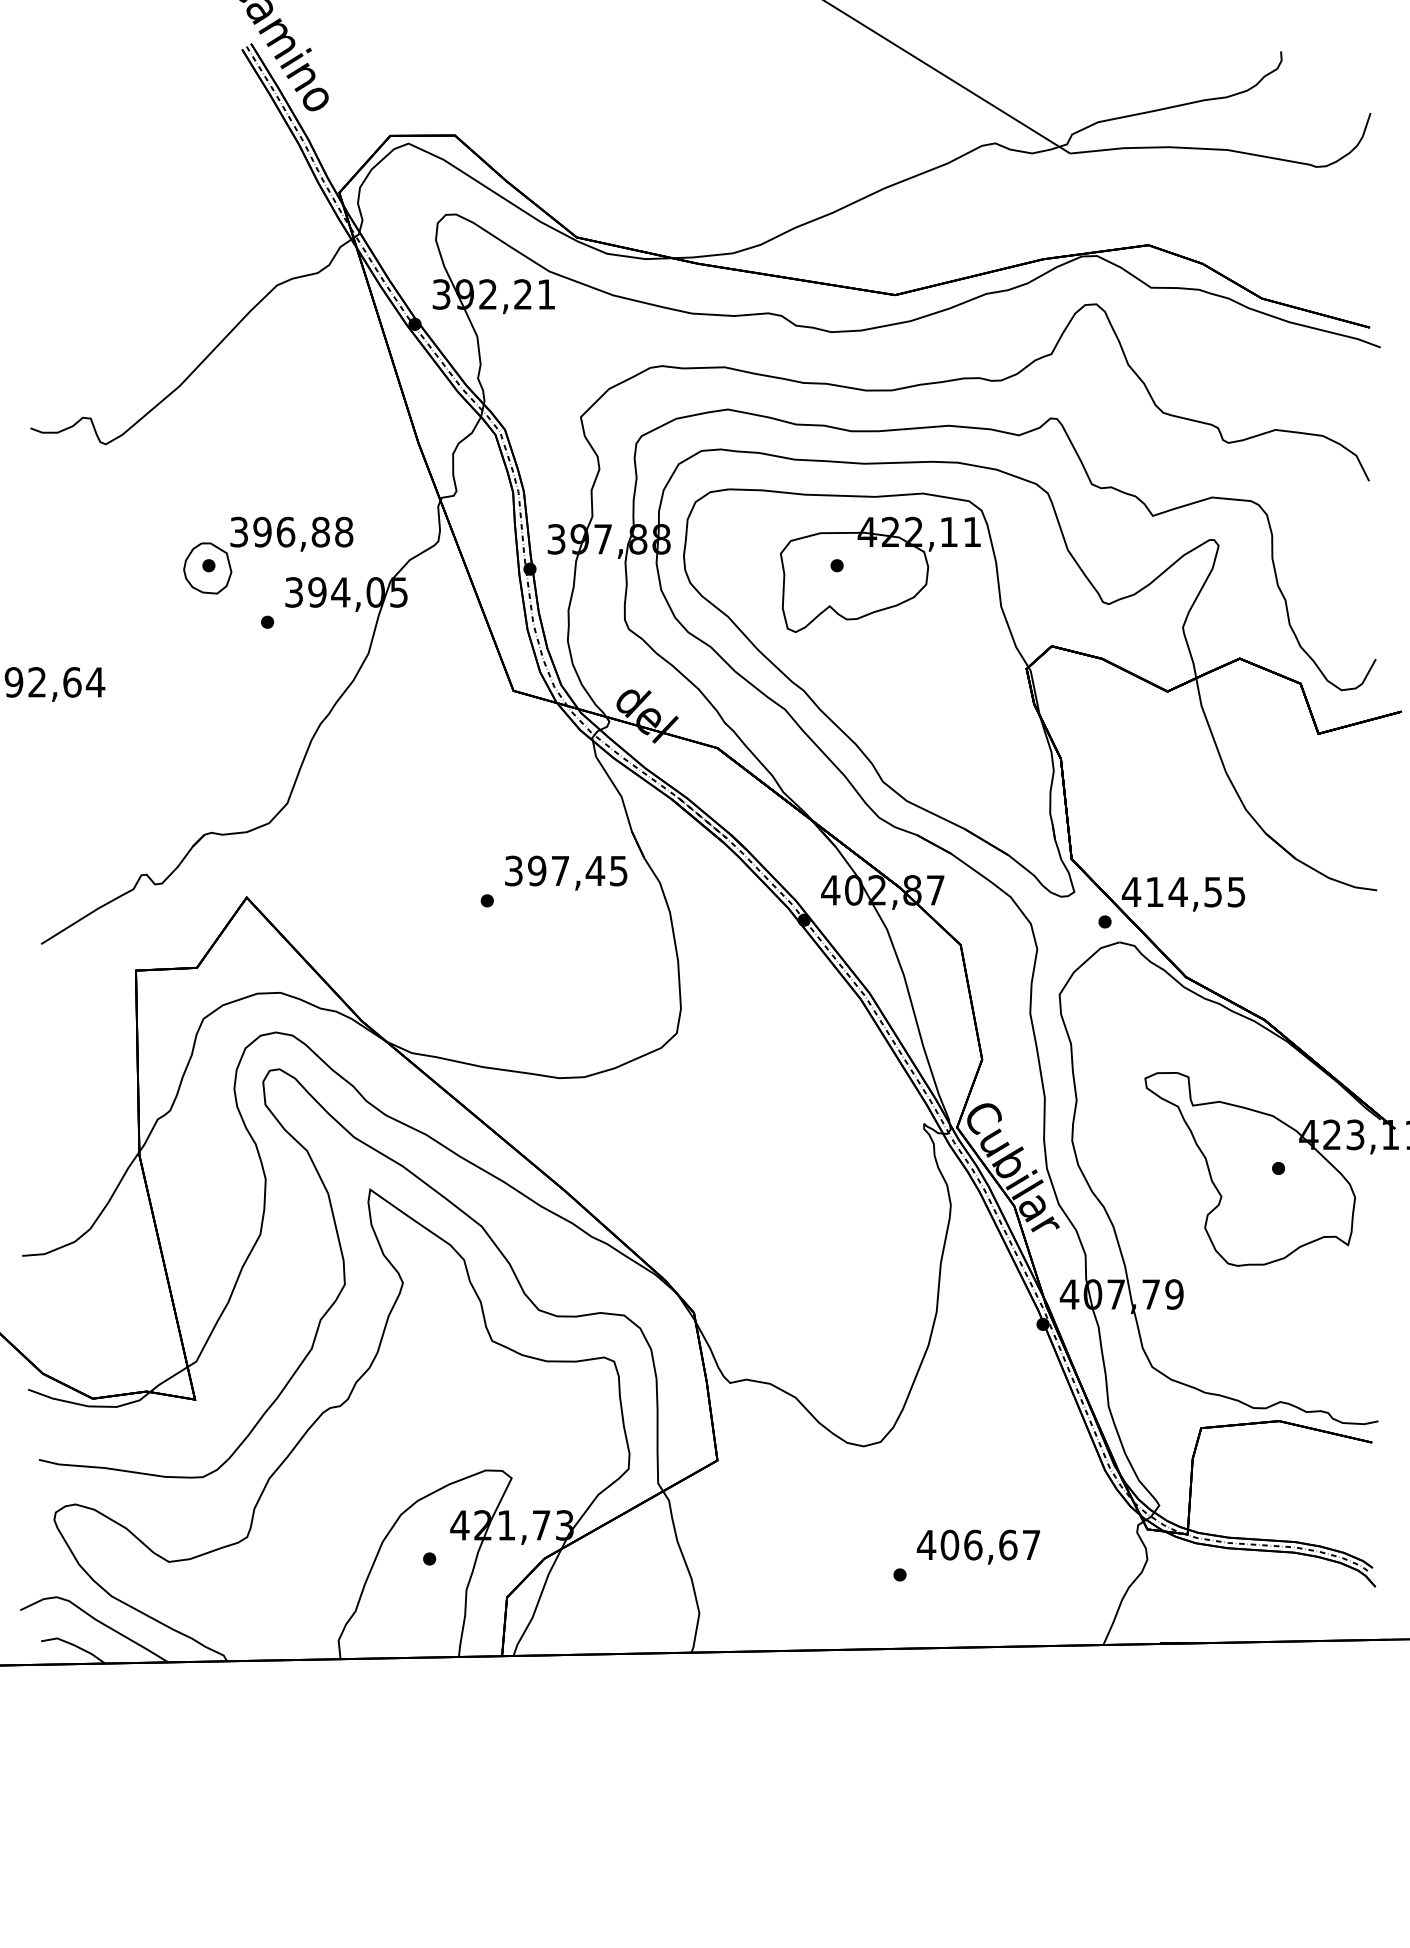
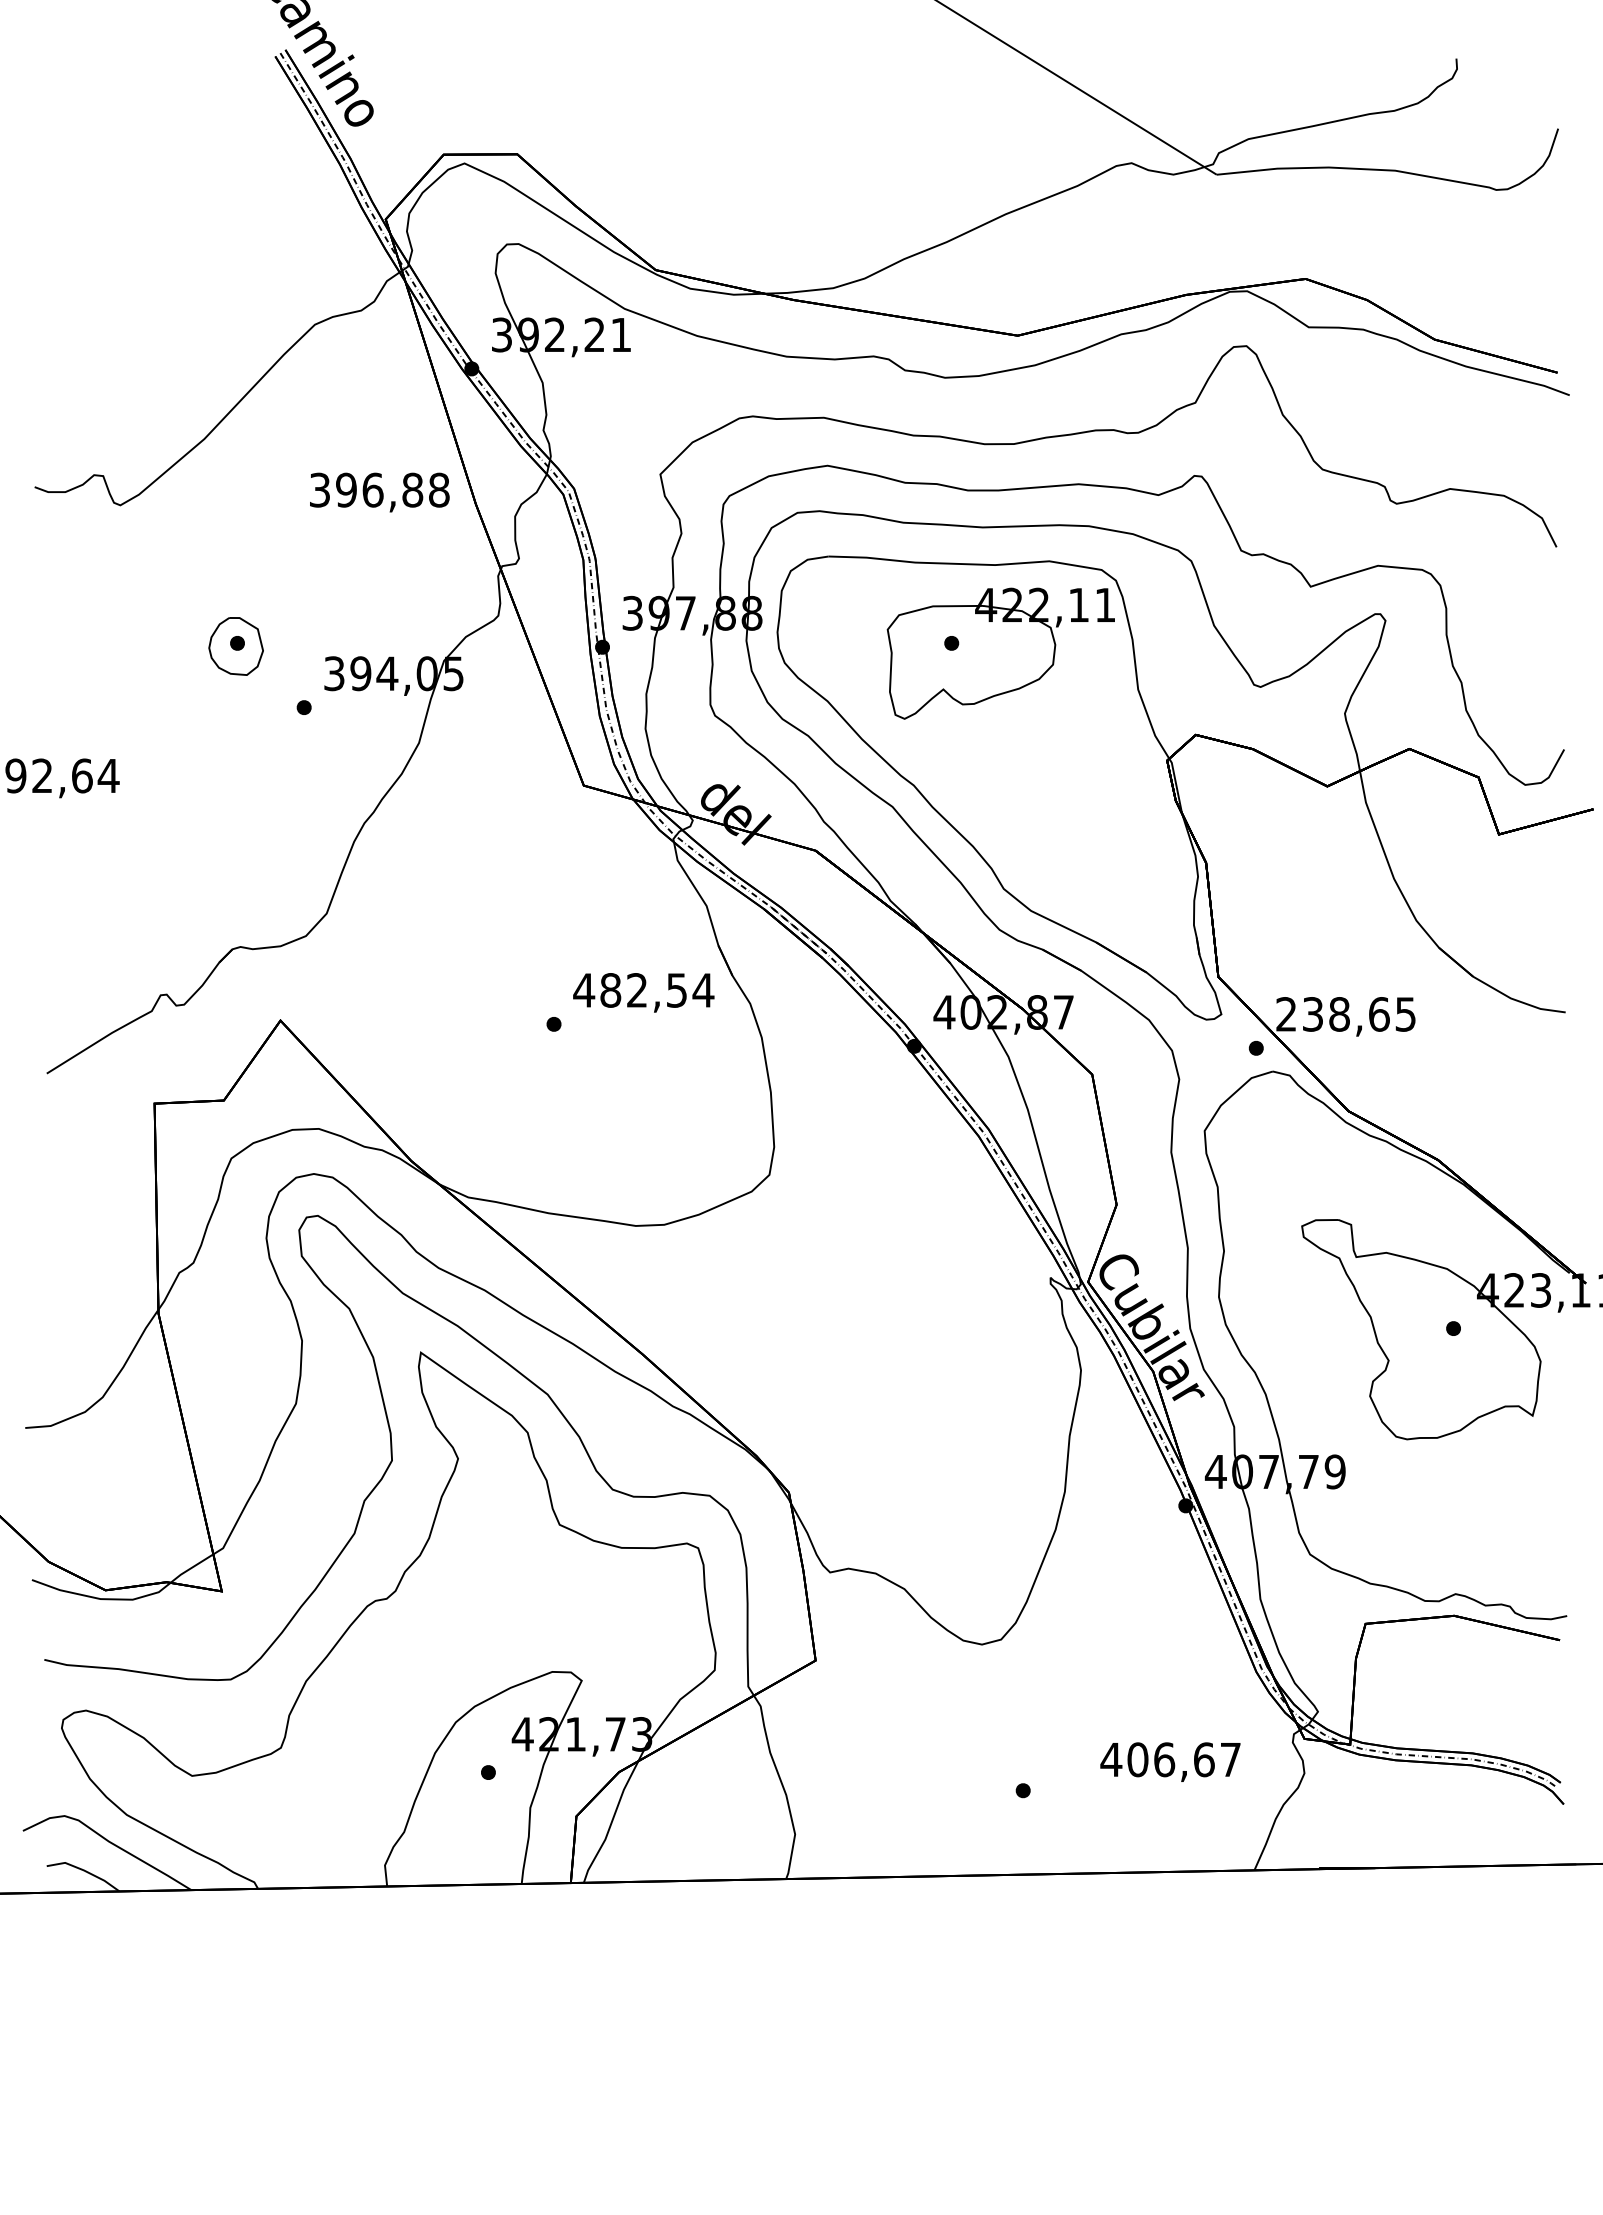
text: (291, 534) -> (379, 492), moved
text: (566, 871) -> (643, 990), 397,45 -> 482,54
text: (1172, 892) -> (1332, 1014), 414,55 -> 238,65
text: (978, 1546) -> (1170, 1761), moved

